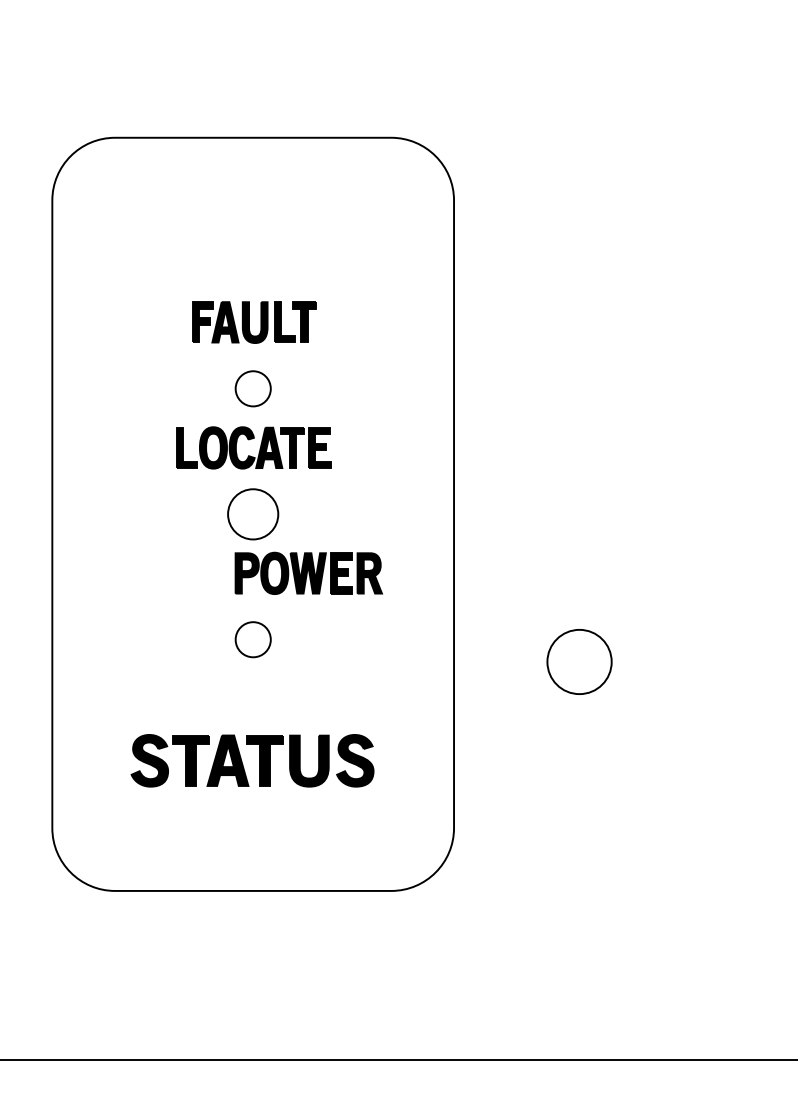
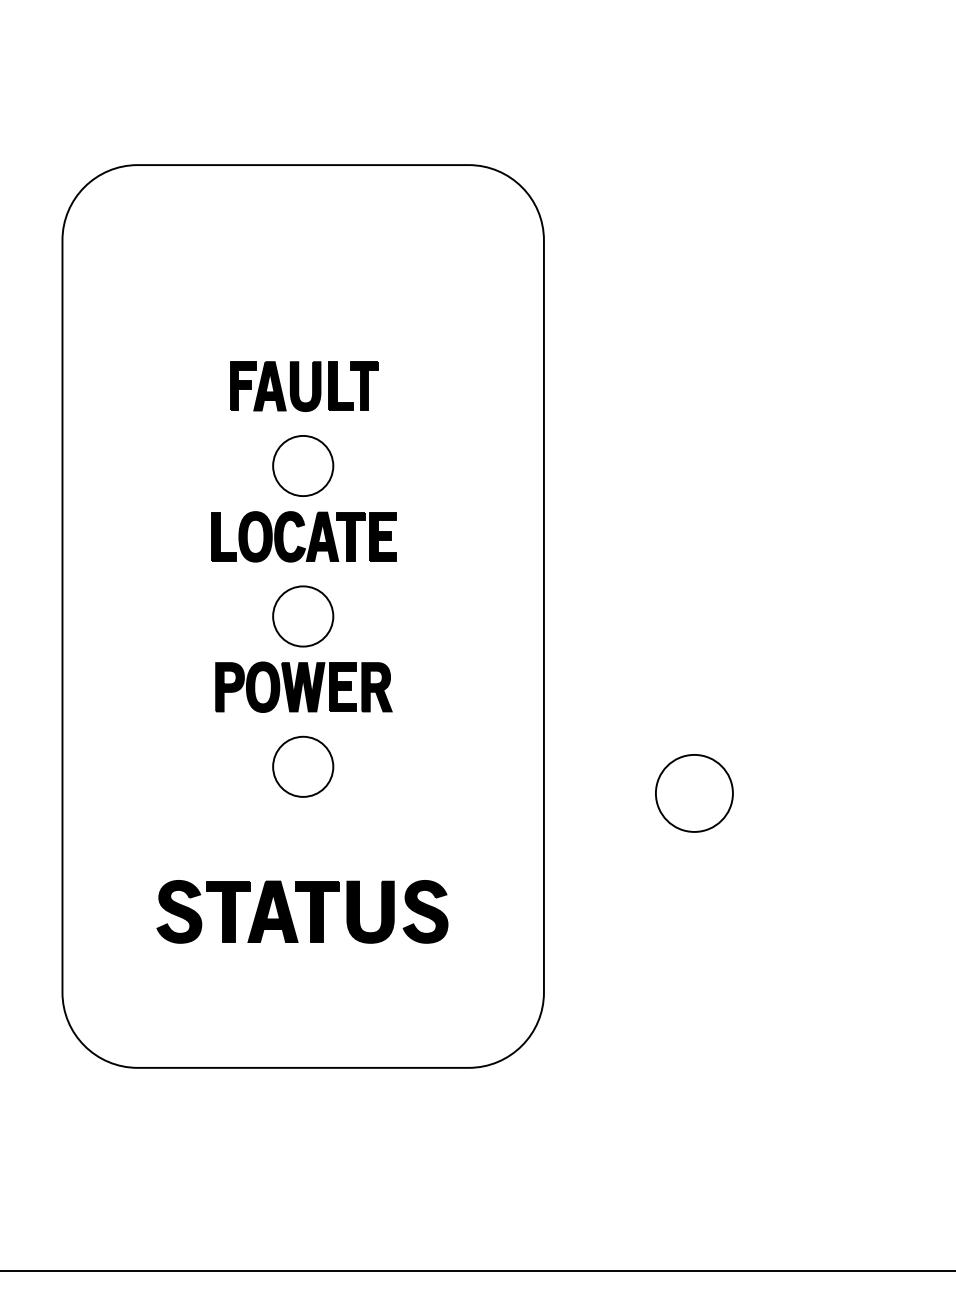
part: (253, 388) -> (303, 465), size x1.43
part: (308, 572) -> (303, 686), moved
part: (253, 639) -> (303, 766), size x1.43

